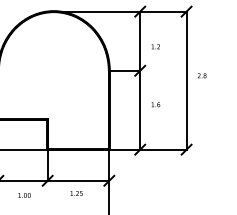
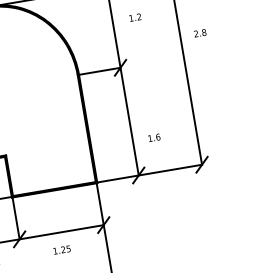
text: (155, 46) -> (134, 17), moved
text: (202, 75) -> (200, 32), moved
text: (155, 104) -> (153, 137), moved

